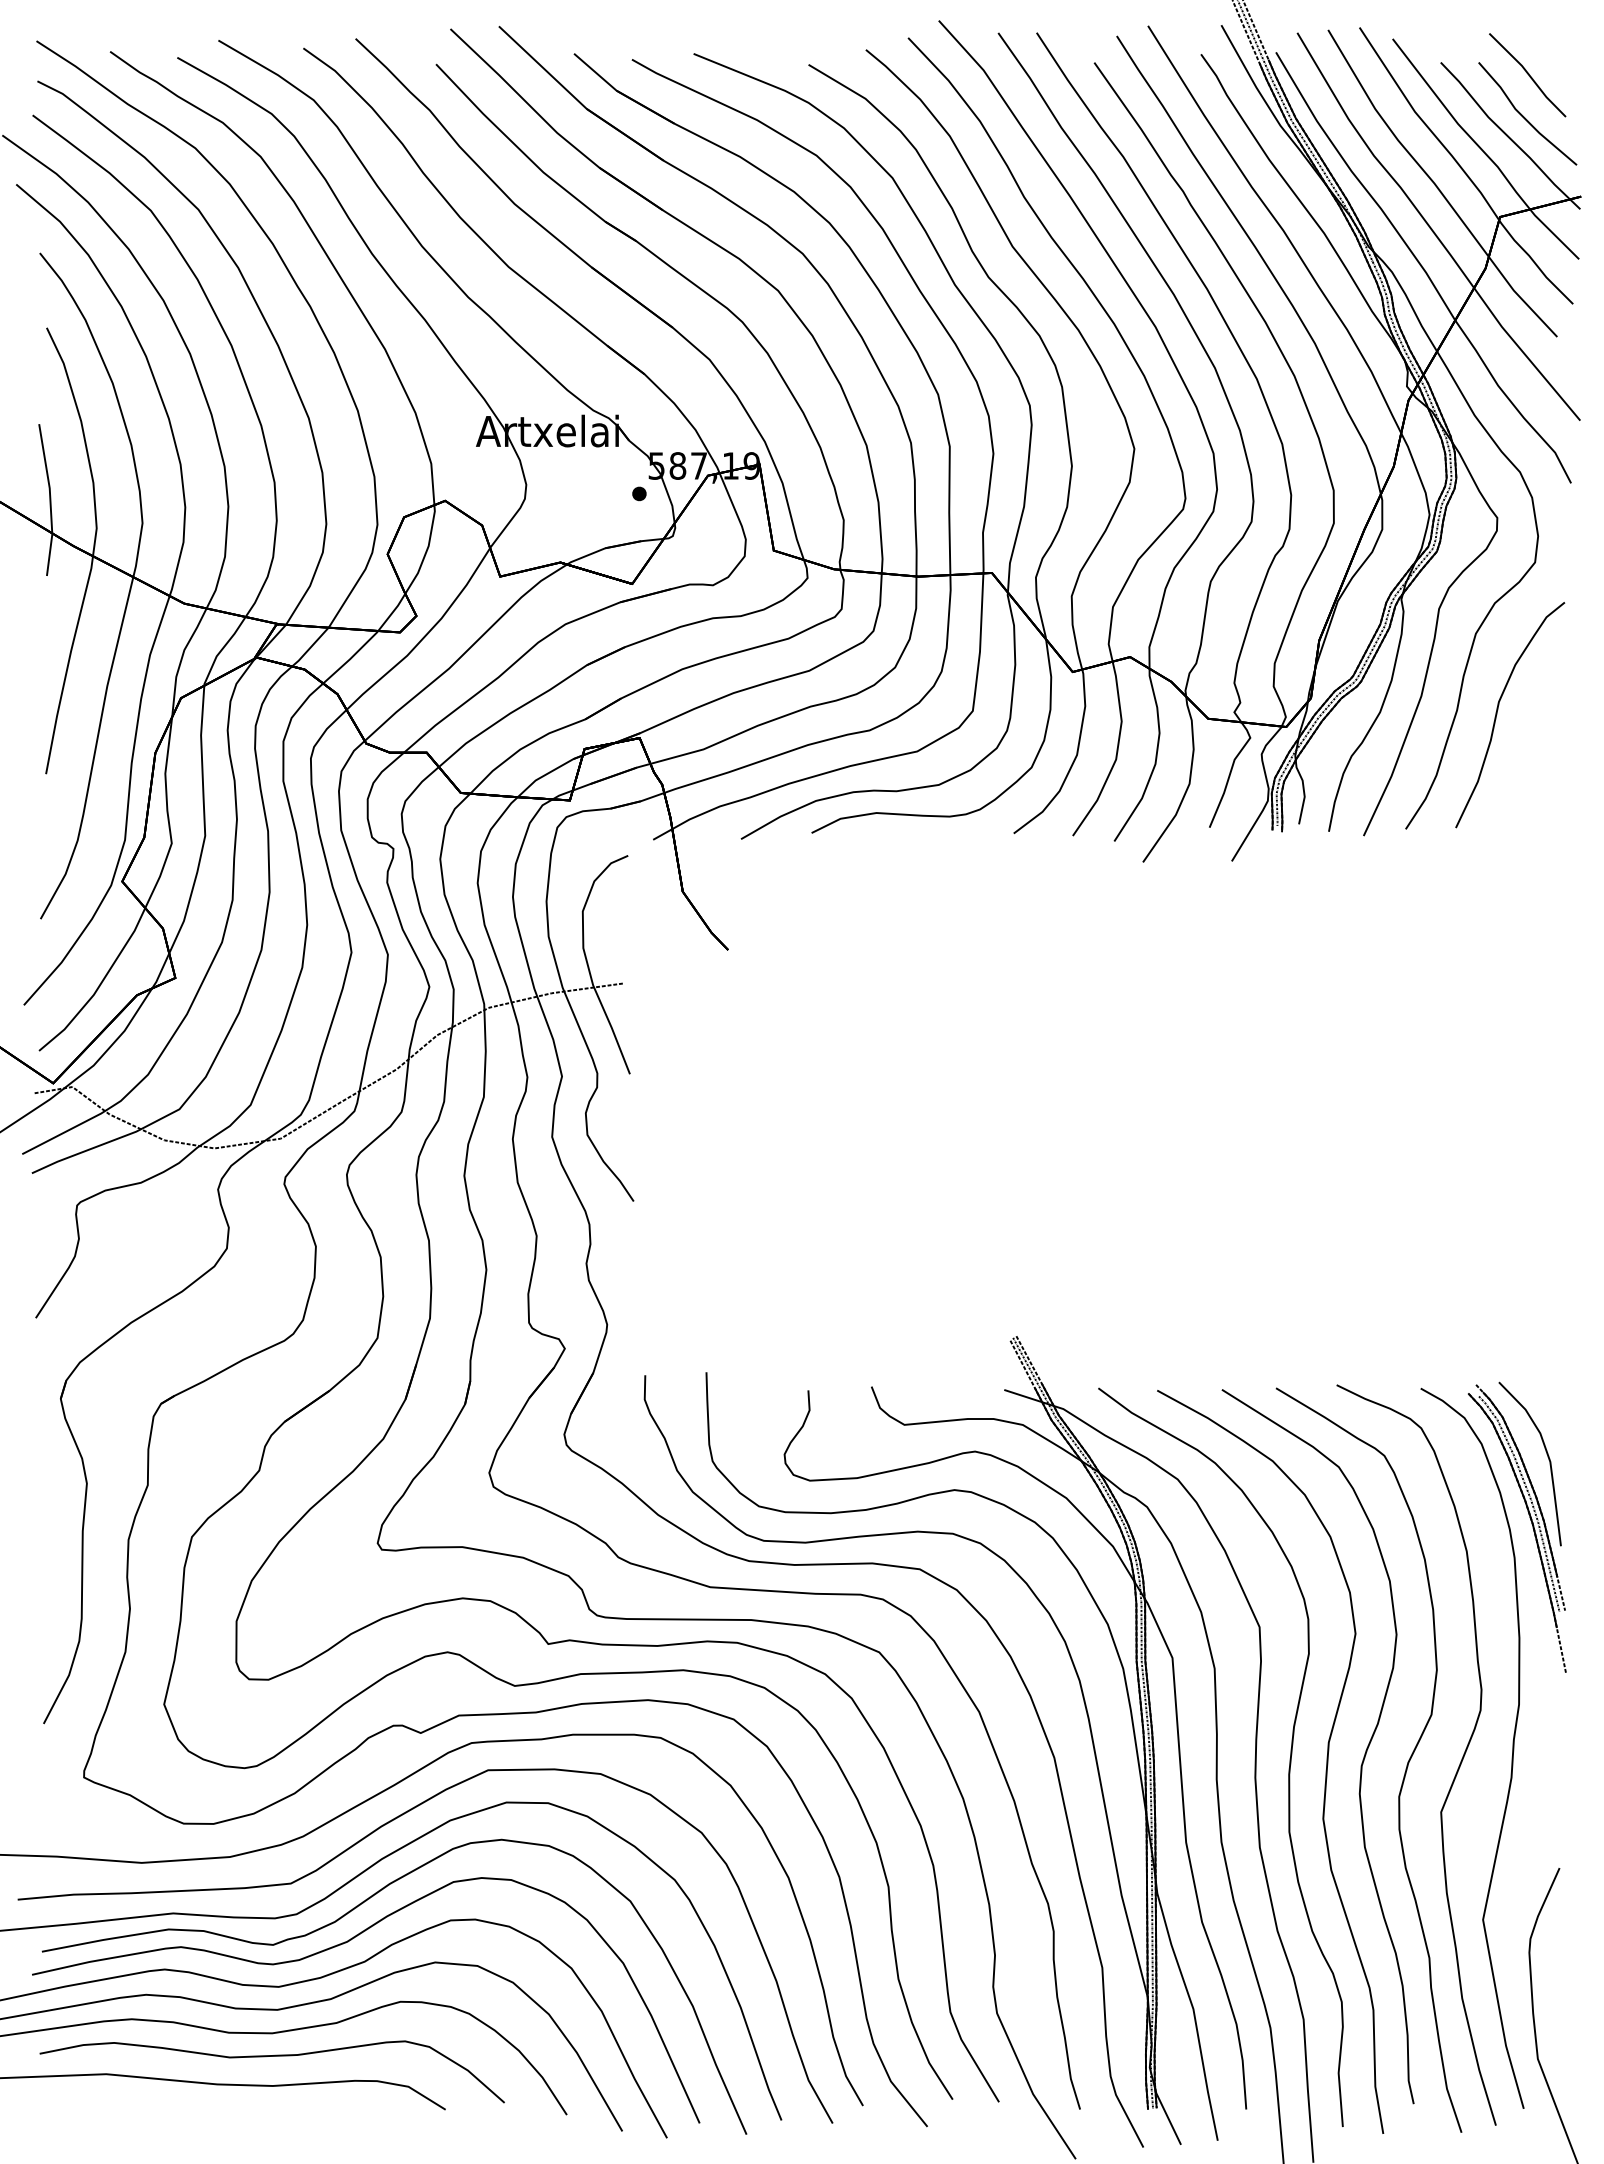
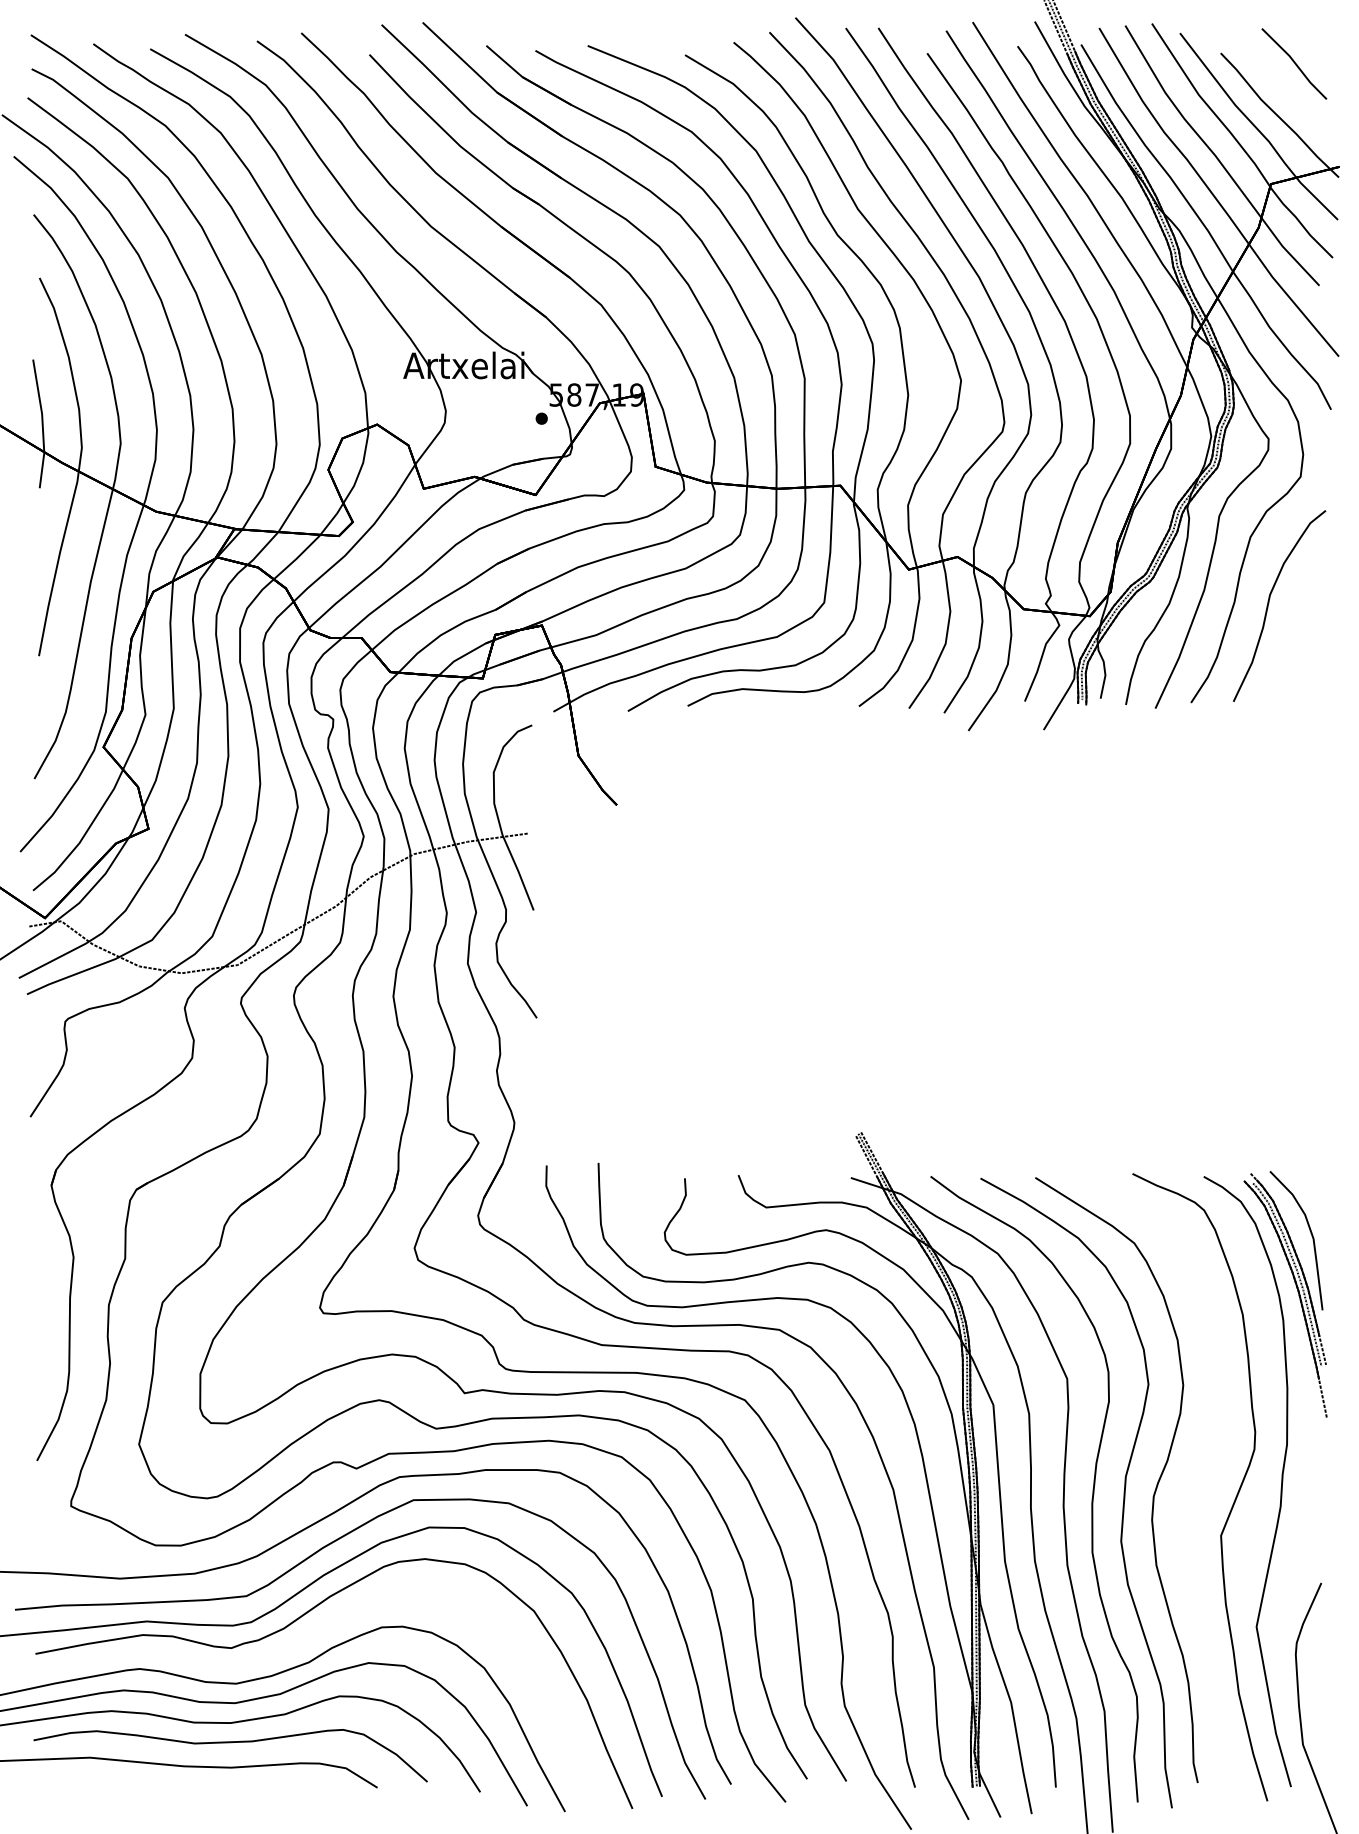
part: (1527, 113) -> (1294, 96), removed
part: (1405, 1768) -> (1190, 1498), removed
part: (346, 1943) -> (293, 1646), removed

